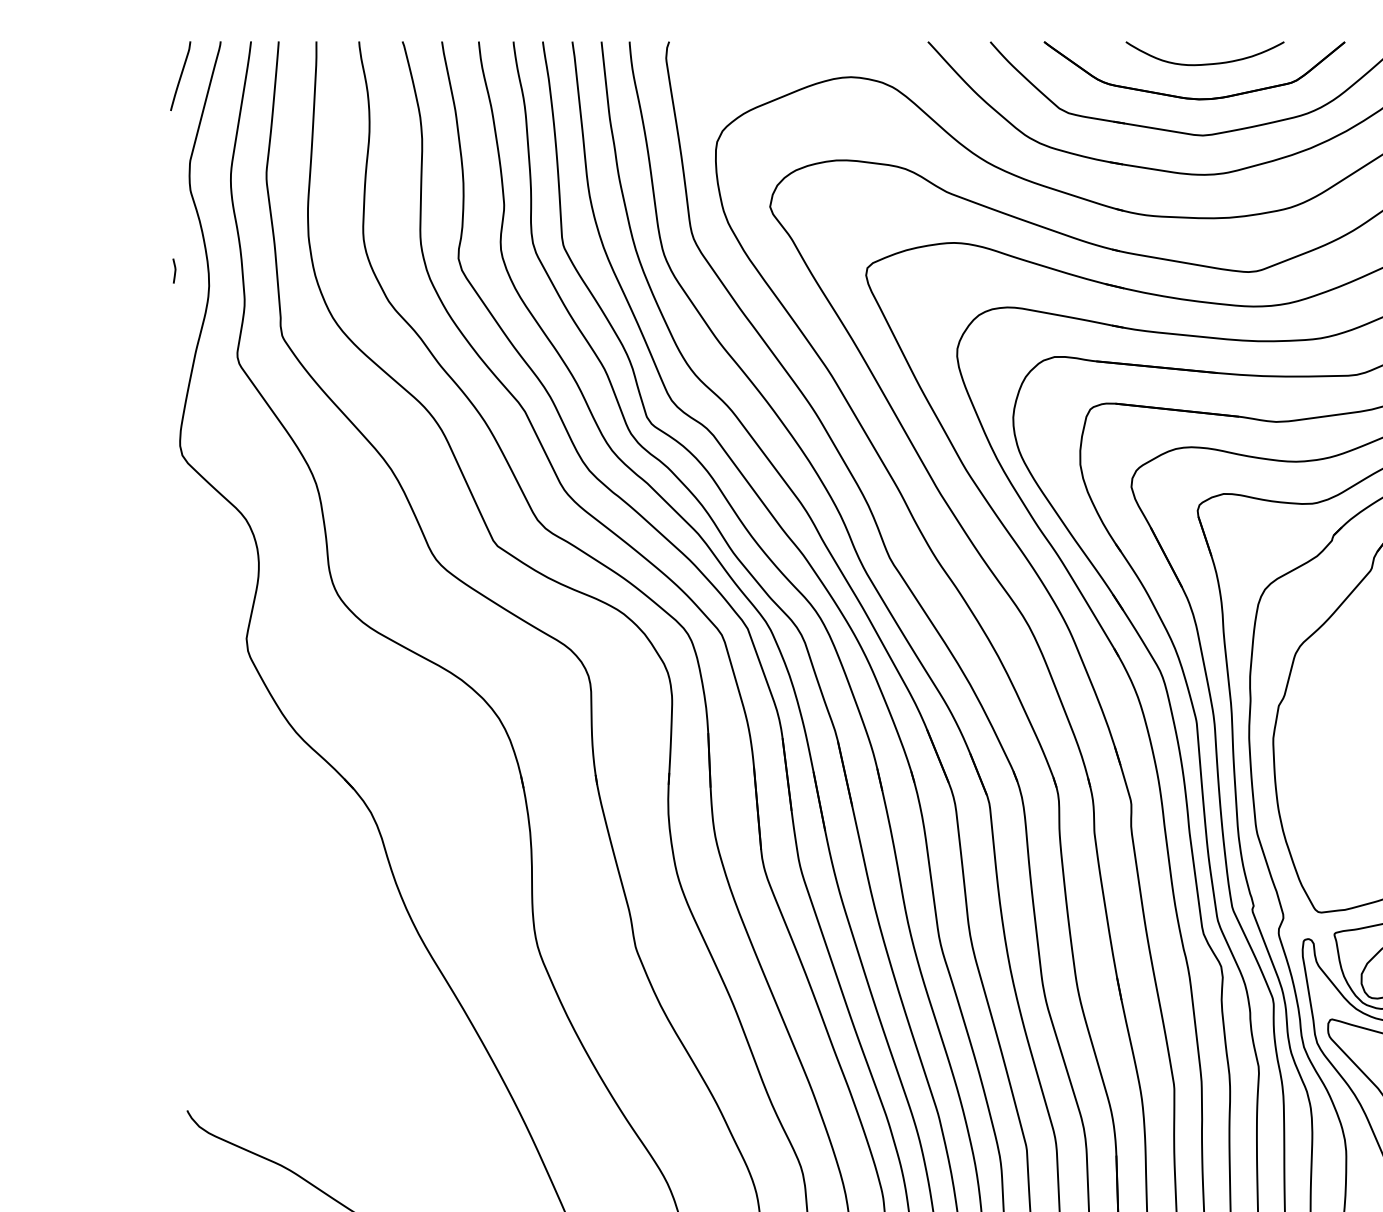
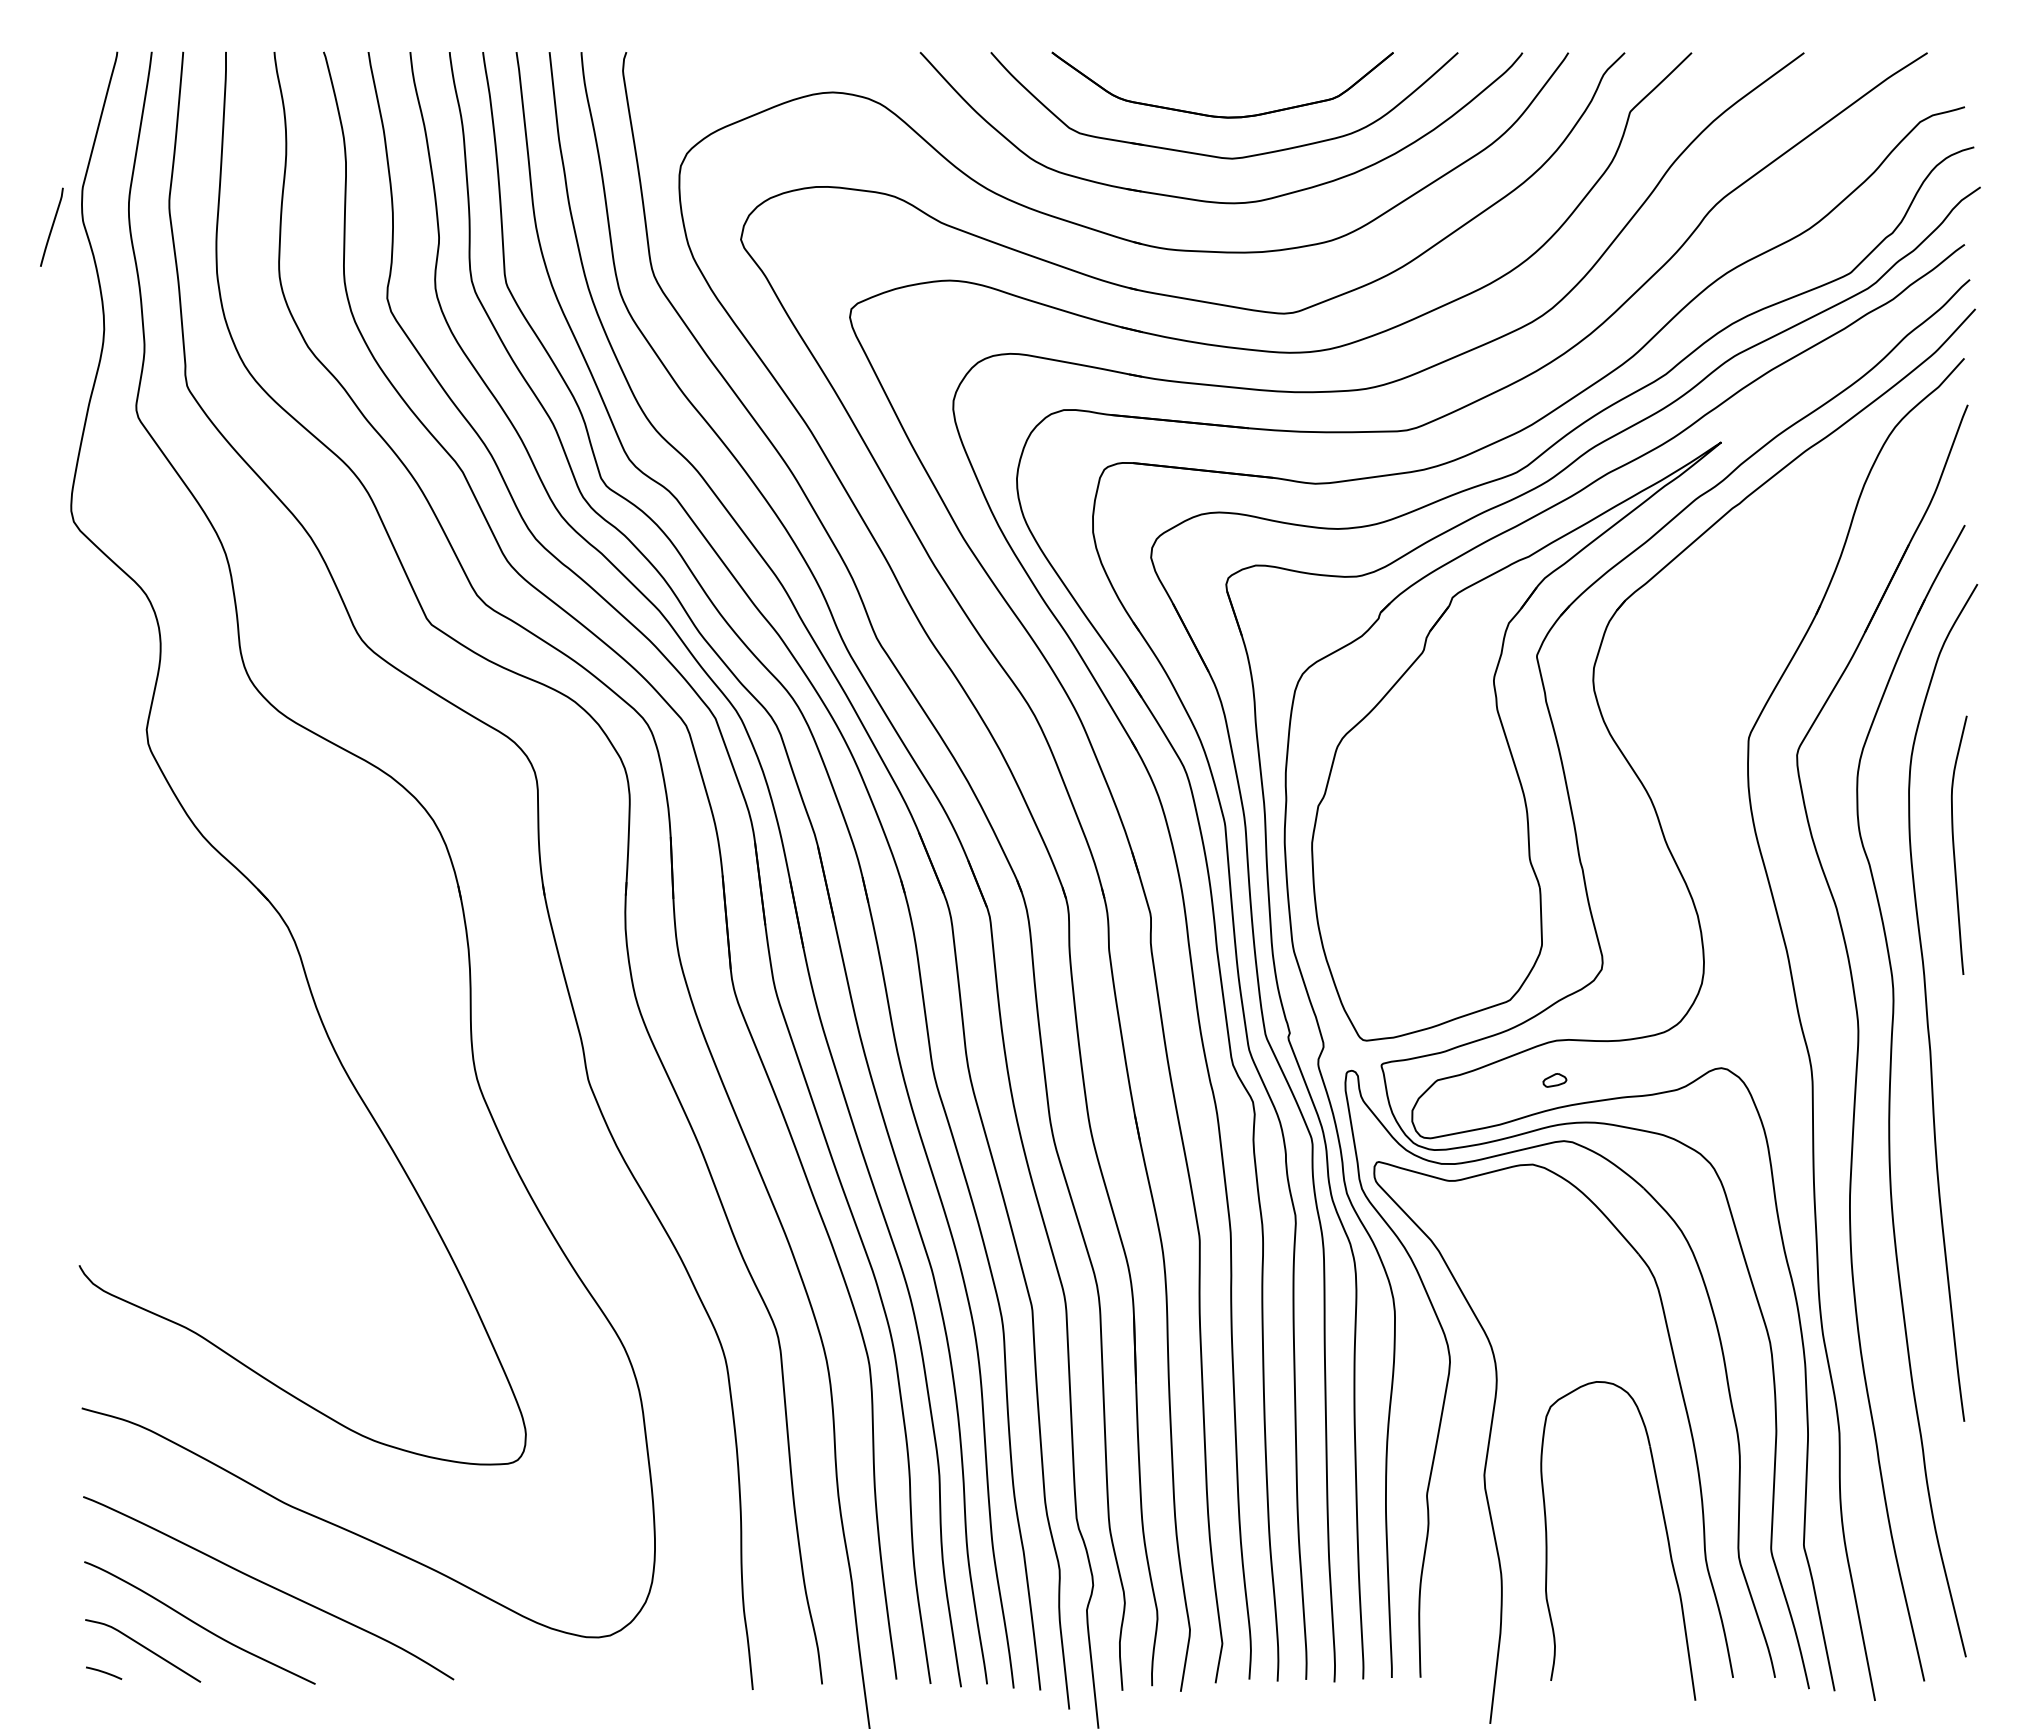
curve: (1204, 64) -> (1234, 77), removed
curve: (180, 75) -> (51, 226), moved
curve: (175, 271) -> (65, 312), removed

